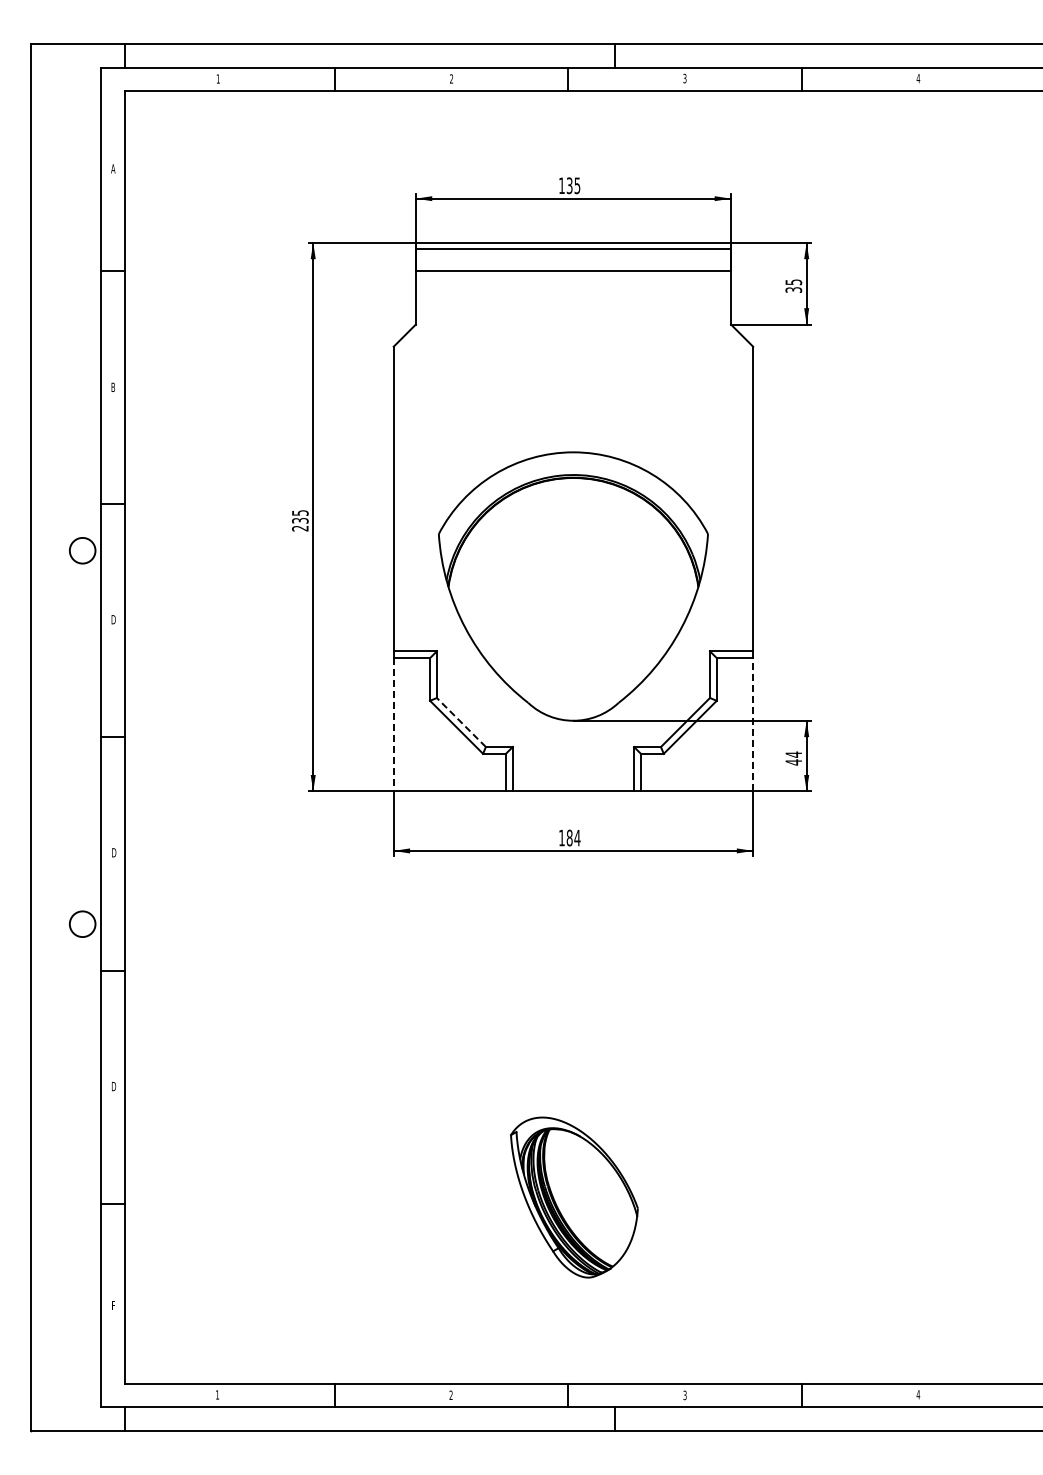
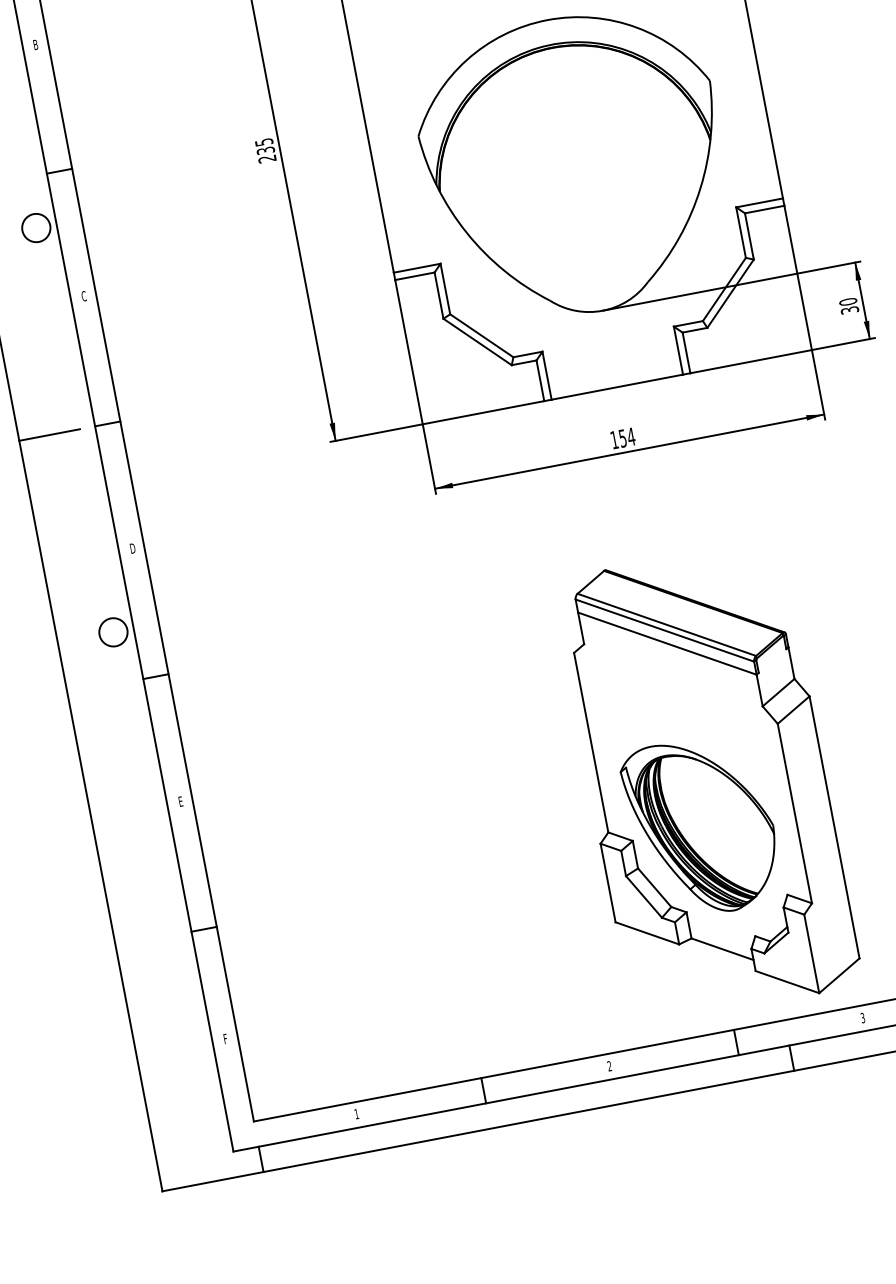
text: (113, 619) -> (83, 296), D -> C
line: (461, 722) -> (481, 335), dashed -> solid
line: (393, 724) -> (408, 351), dashed -> solid
line: (753, 724) -> (798, 277), dashed -> solid
line: (59, 737) -> (49, 434), added
text: (793, 758) -> (848, 306), 44 -> 30
text: (569, 837) -> (622, 437), 184 -> 154
text: (114, 1086) -> (181, 801), D -> E
part: (586, 1158) -> (707, 781), added

